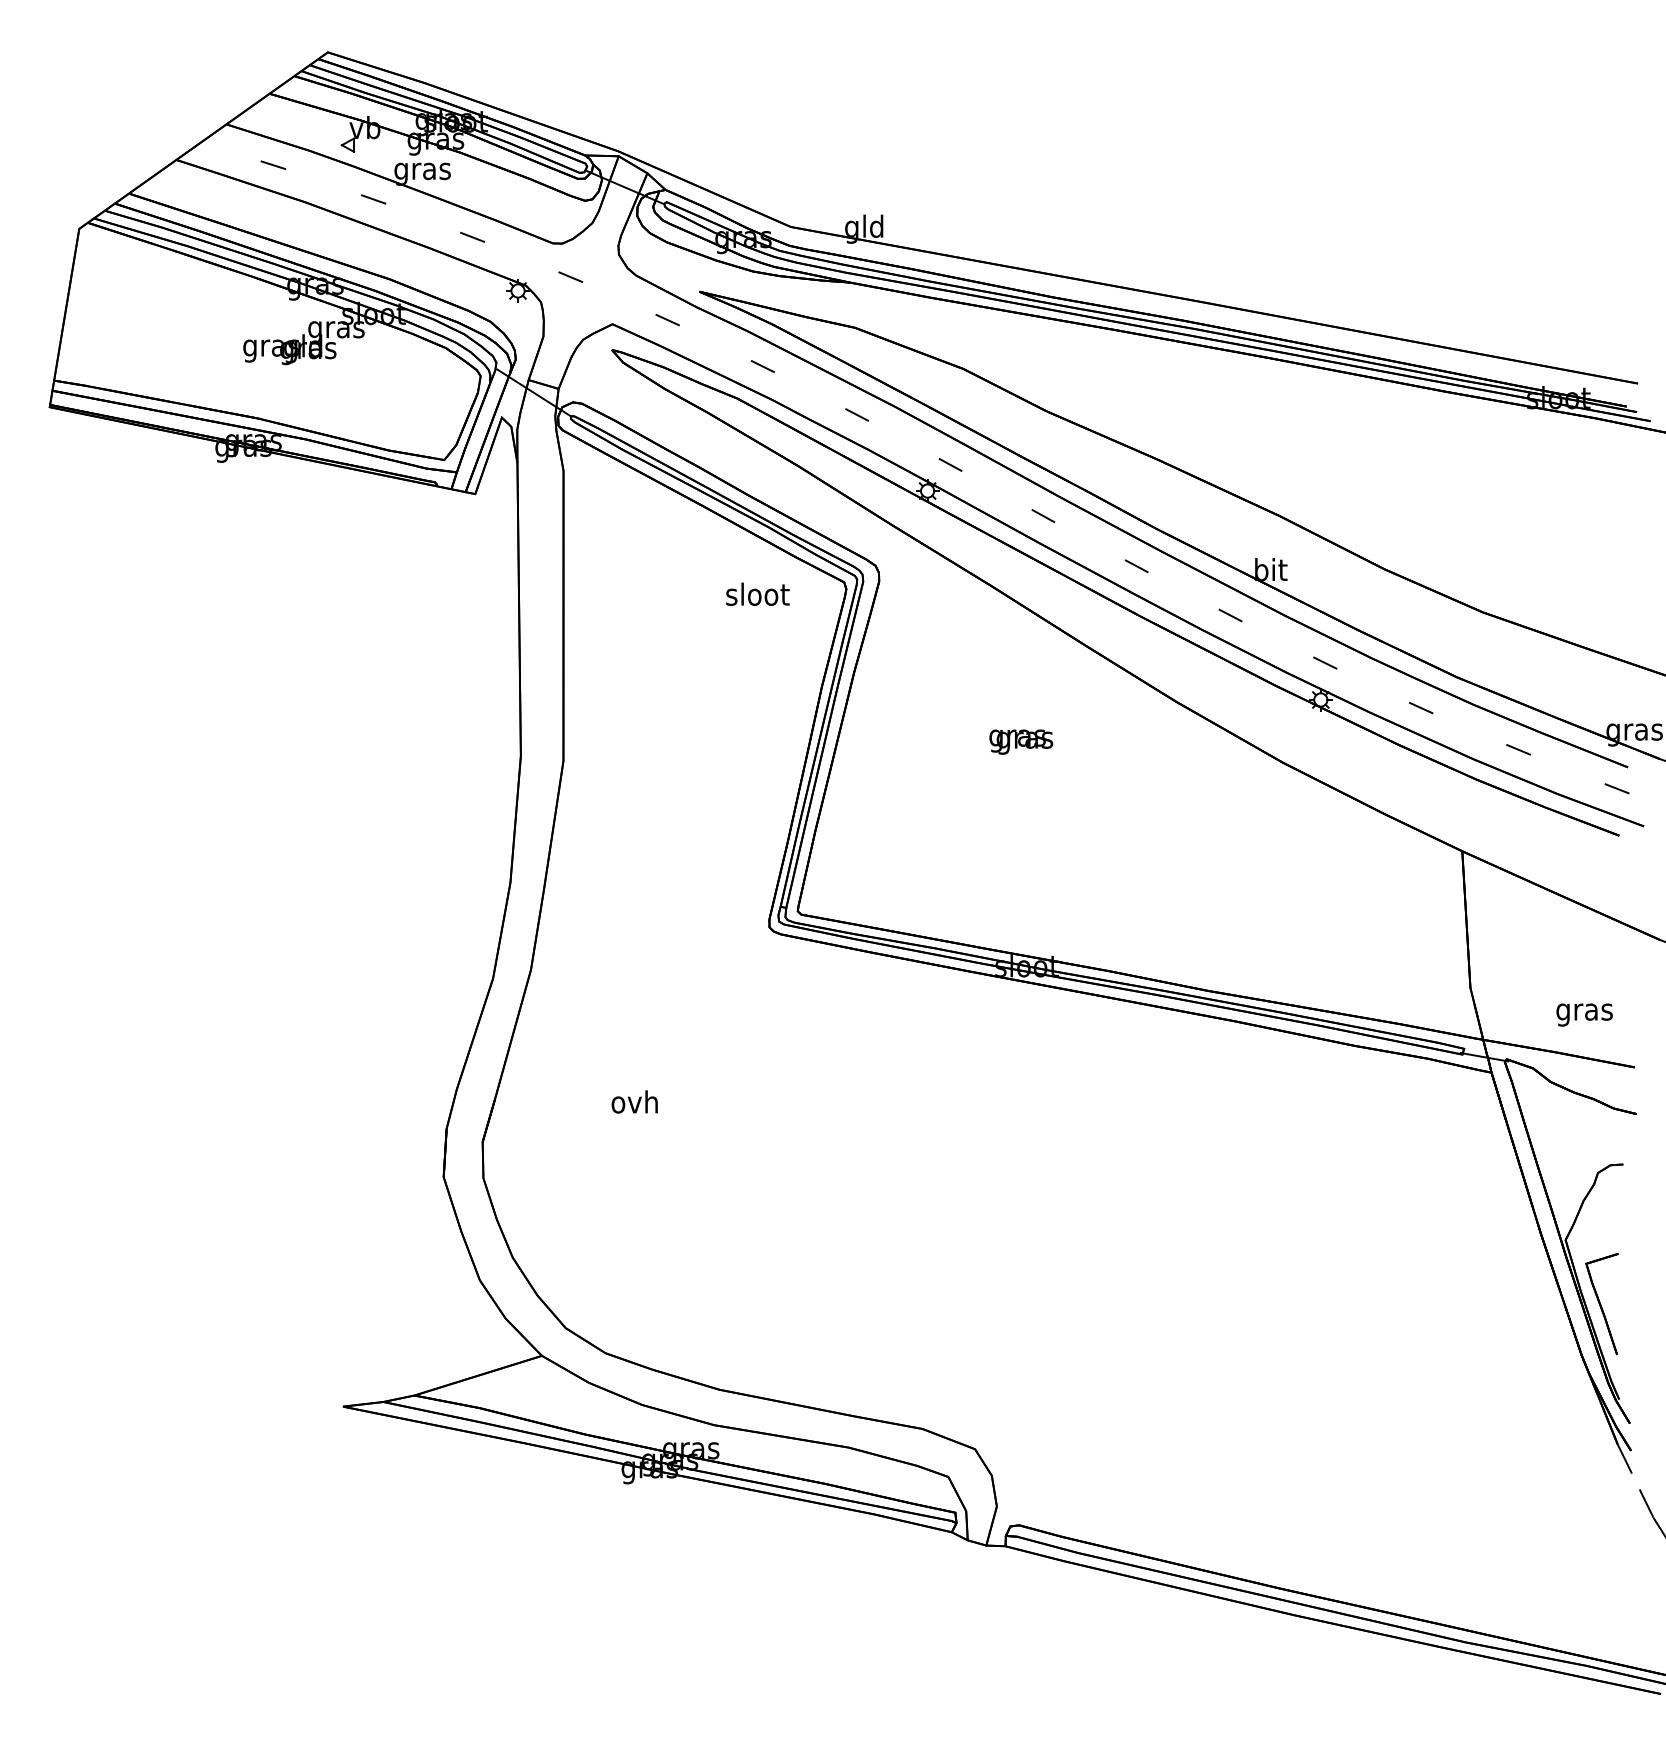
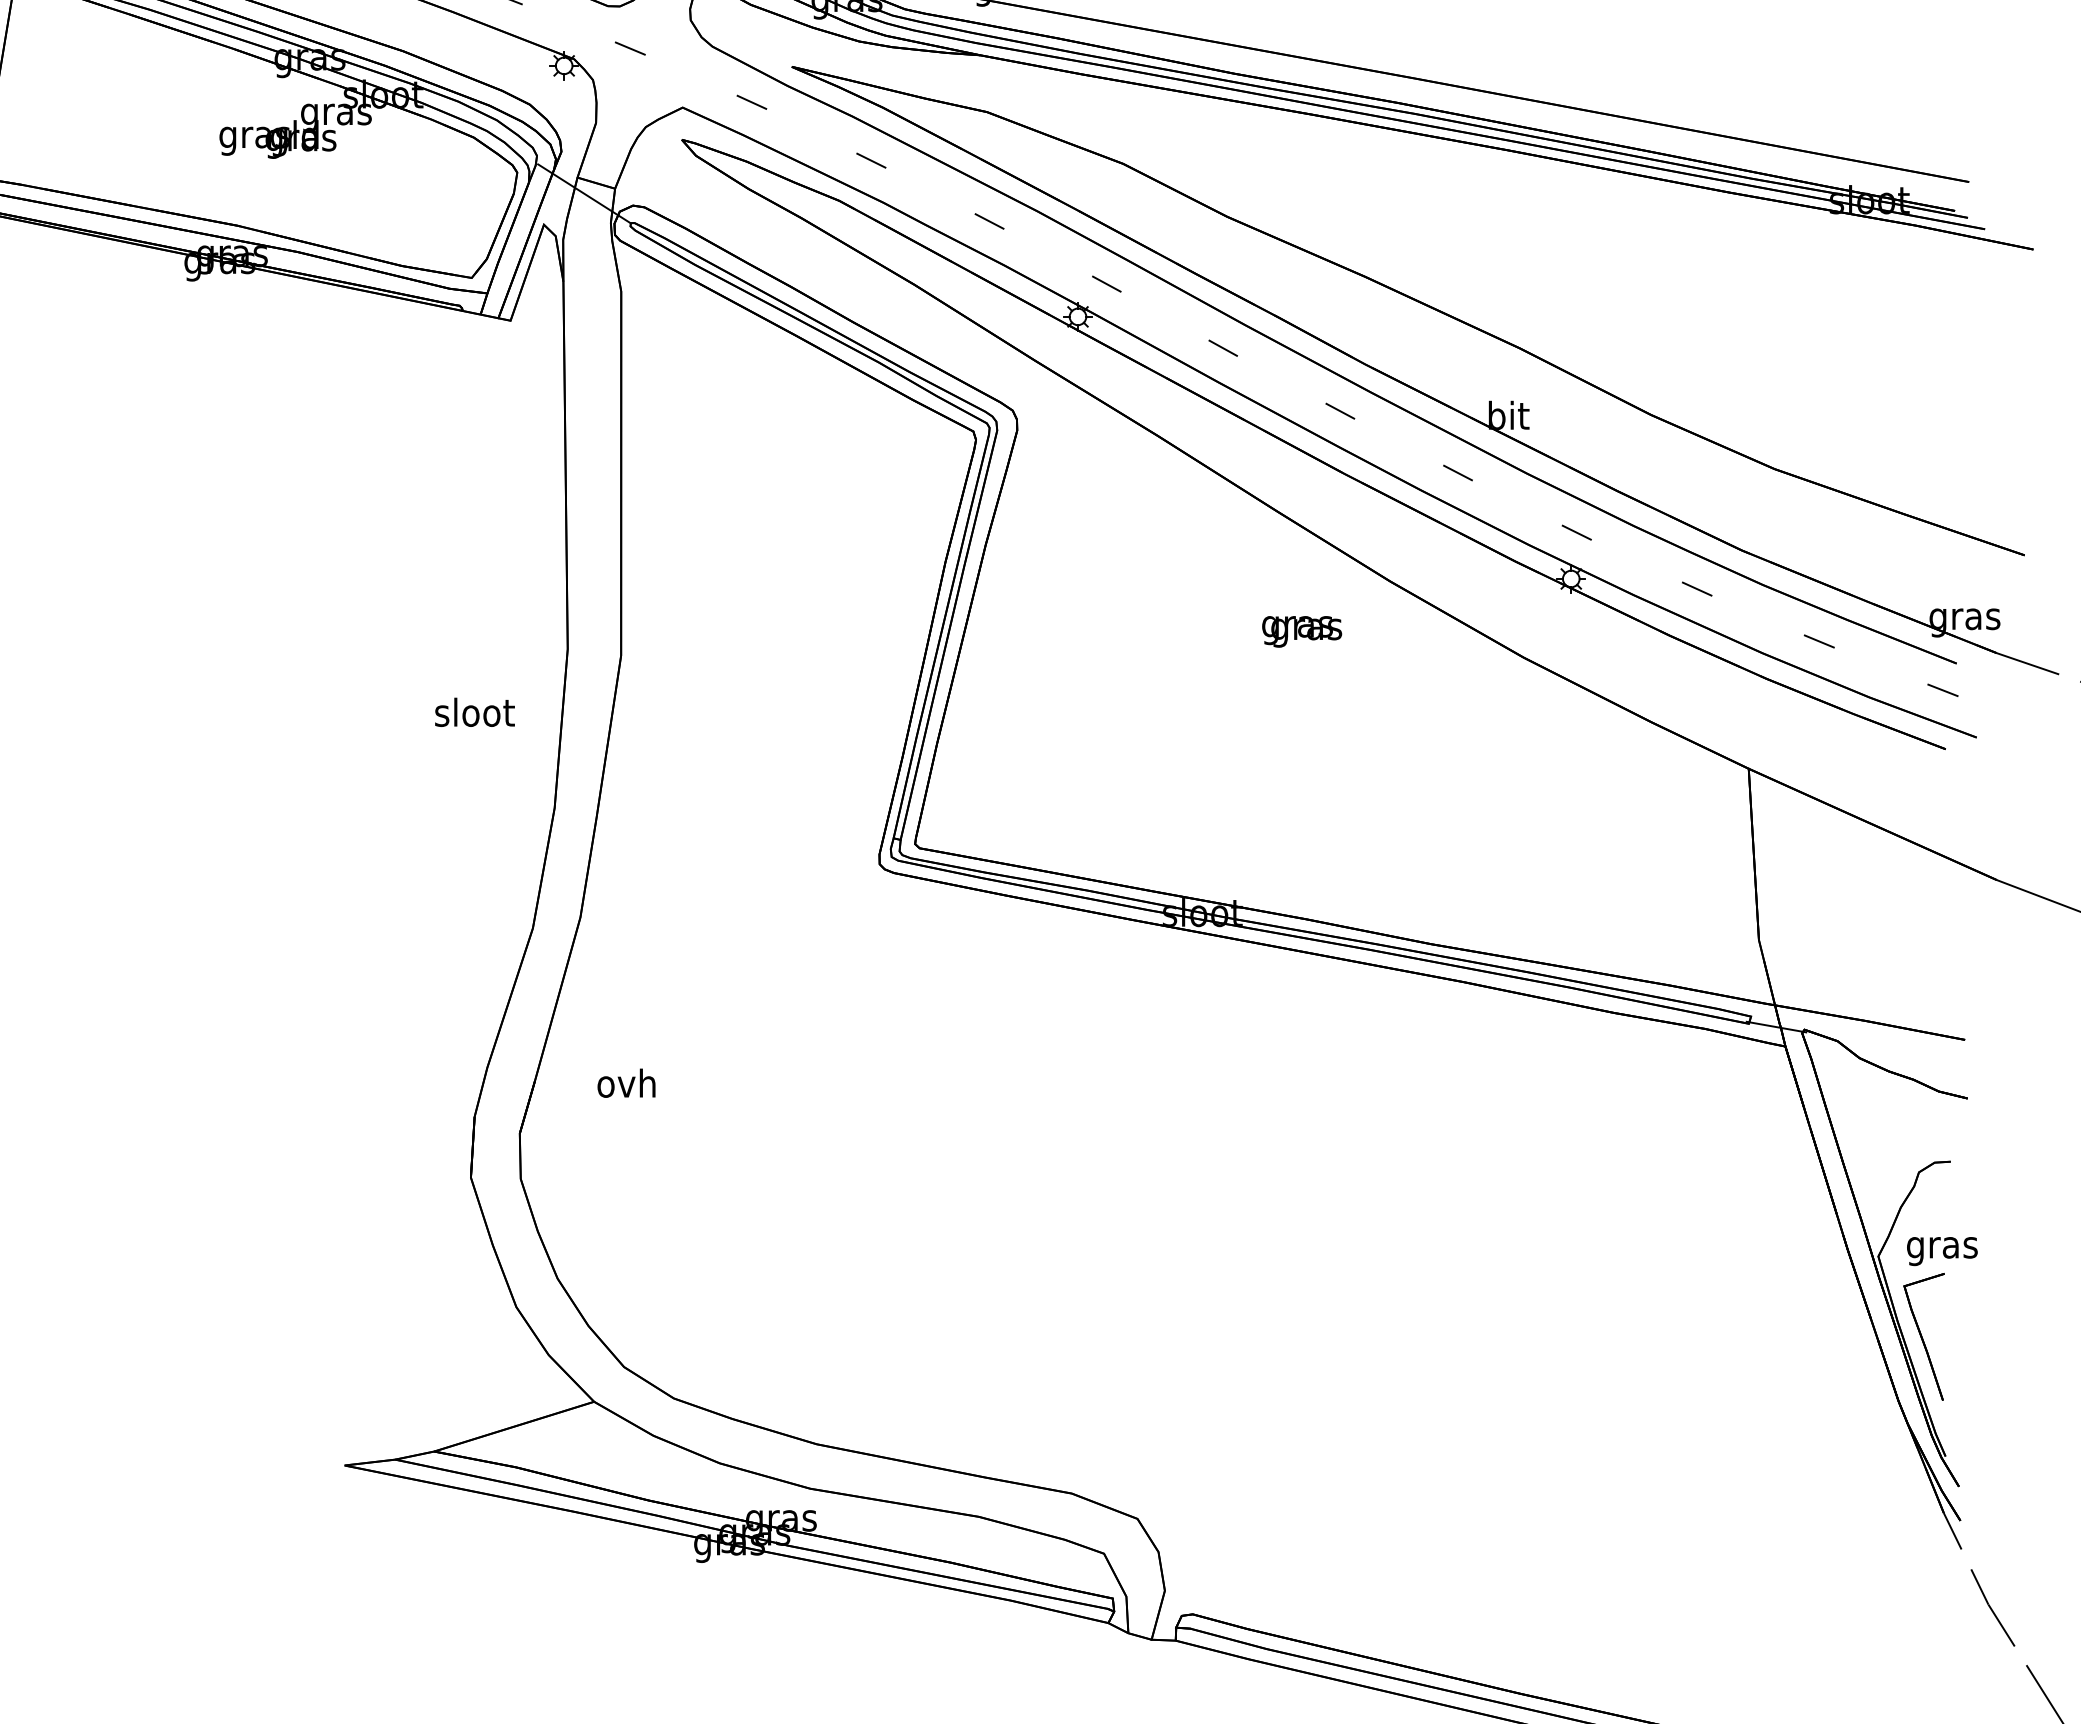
text: (757, 593) -> (474, 711), moved
text: (1021, 741) -> (1302, 631), moved
text: (1584, 1014) -> (1942, 1250), moved
text: (634, 1101) -> (626, 1082), moved

